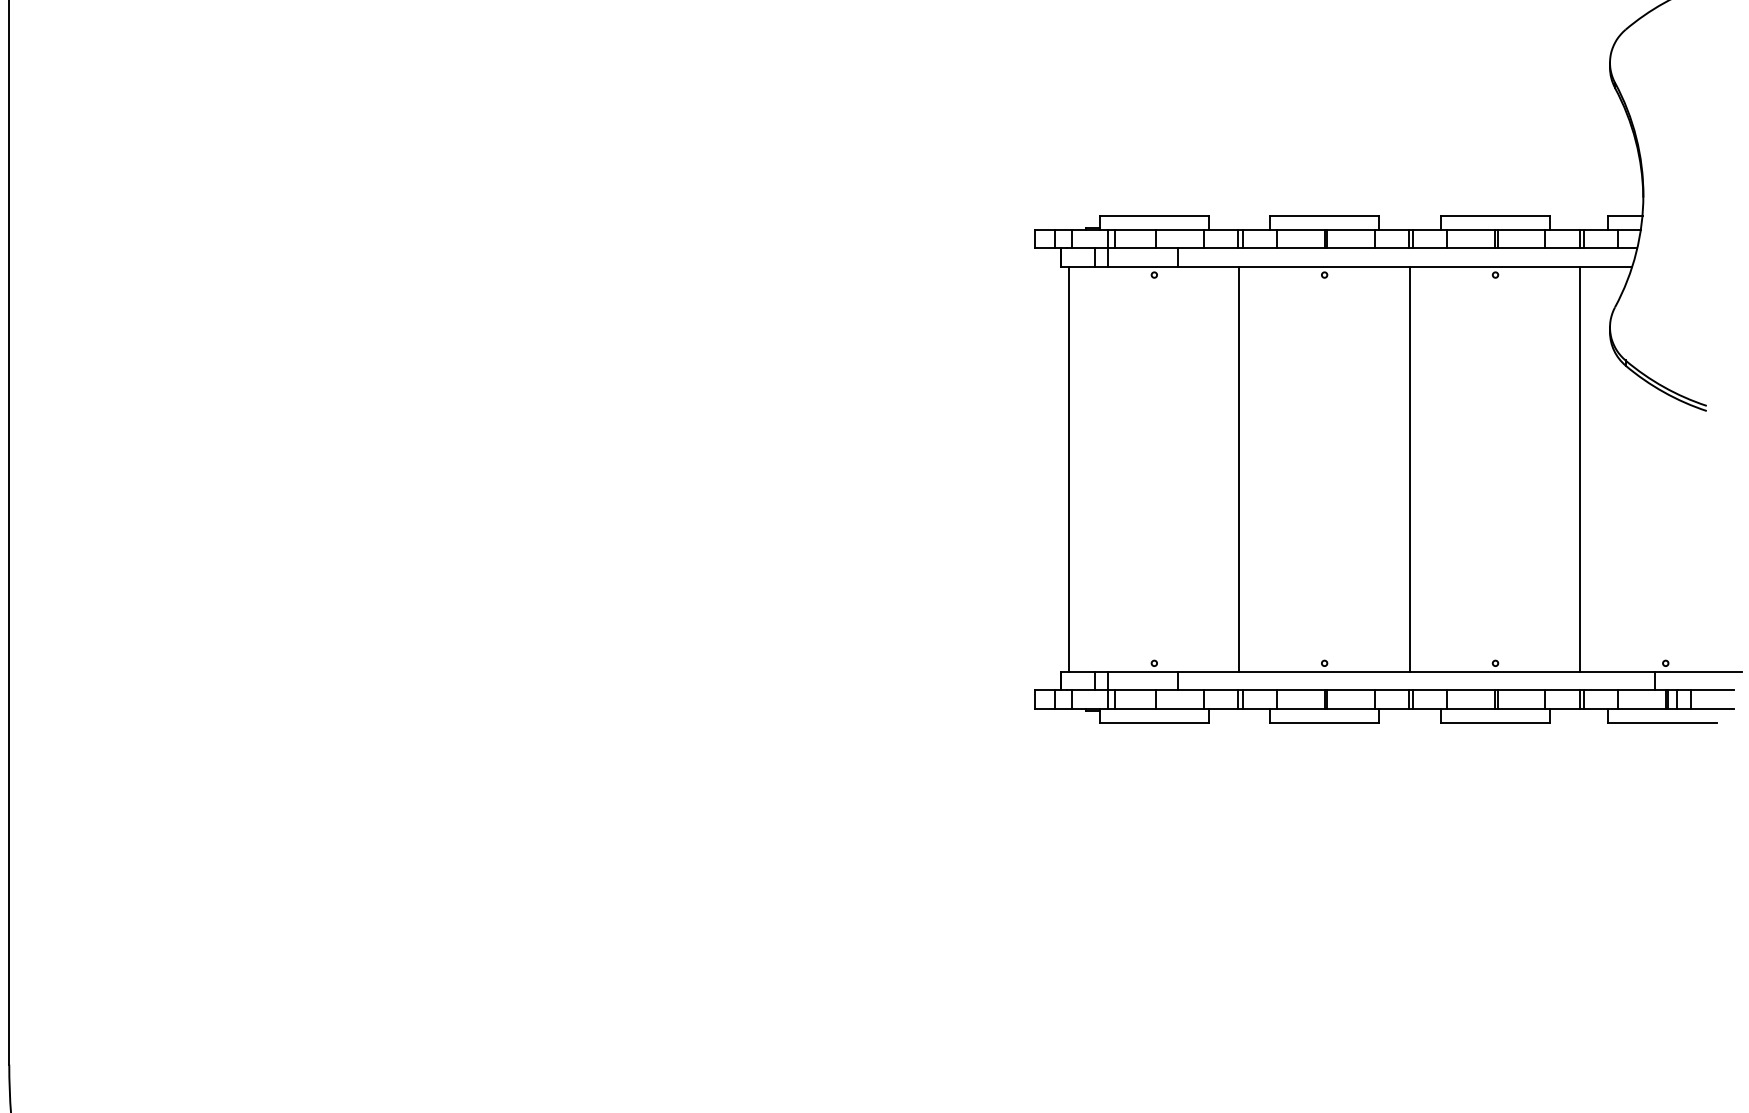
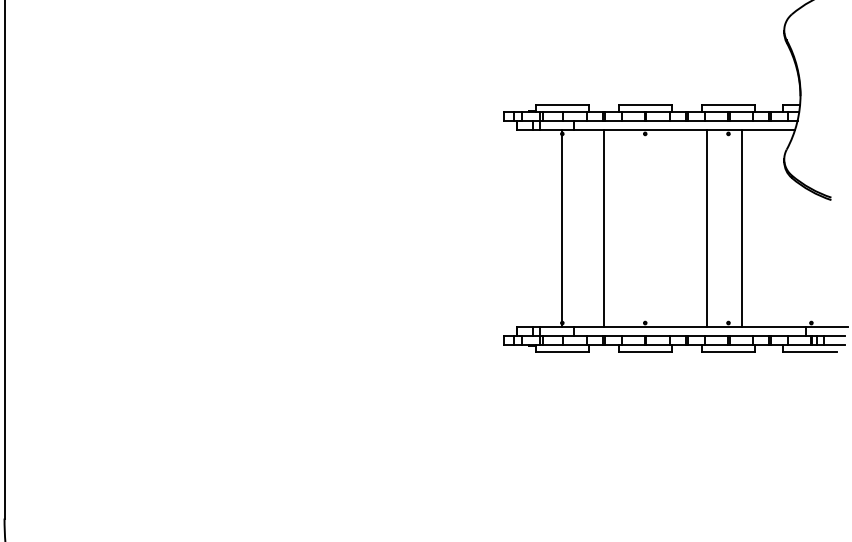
line: (1068, 469) -> (561, 228), moved
line: (1409, 469) -> (706, 228), moved
line: (1579, 469) -> (741, 228), moved

